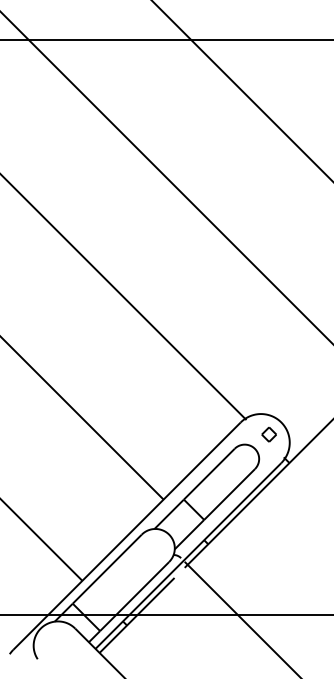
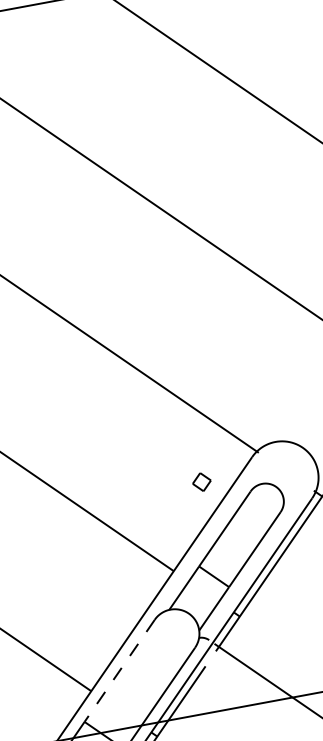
part: (268, 434) -> (201, 482), moved
line: (107, 569) -> (120, 671), solid -> dashed

